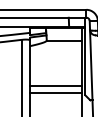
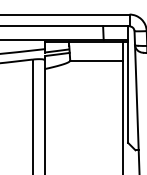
line: (55, 85) -> (83, 127), removed
line: (55, 92) -> (83, 138), removed

